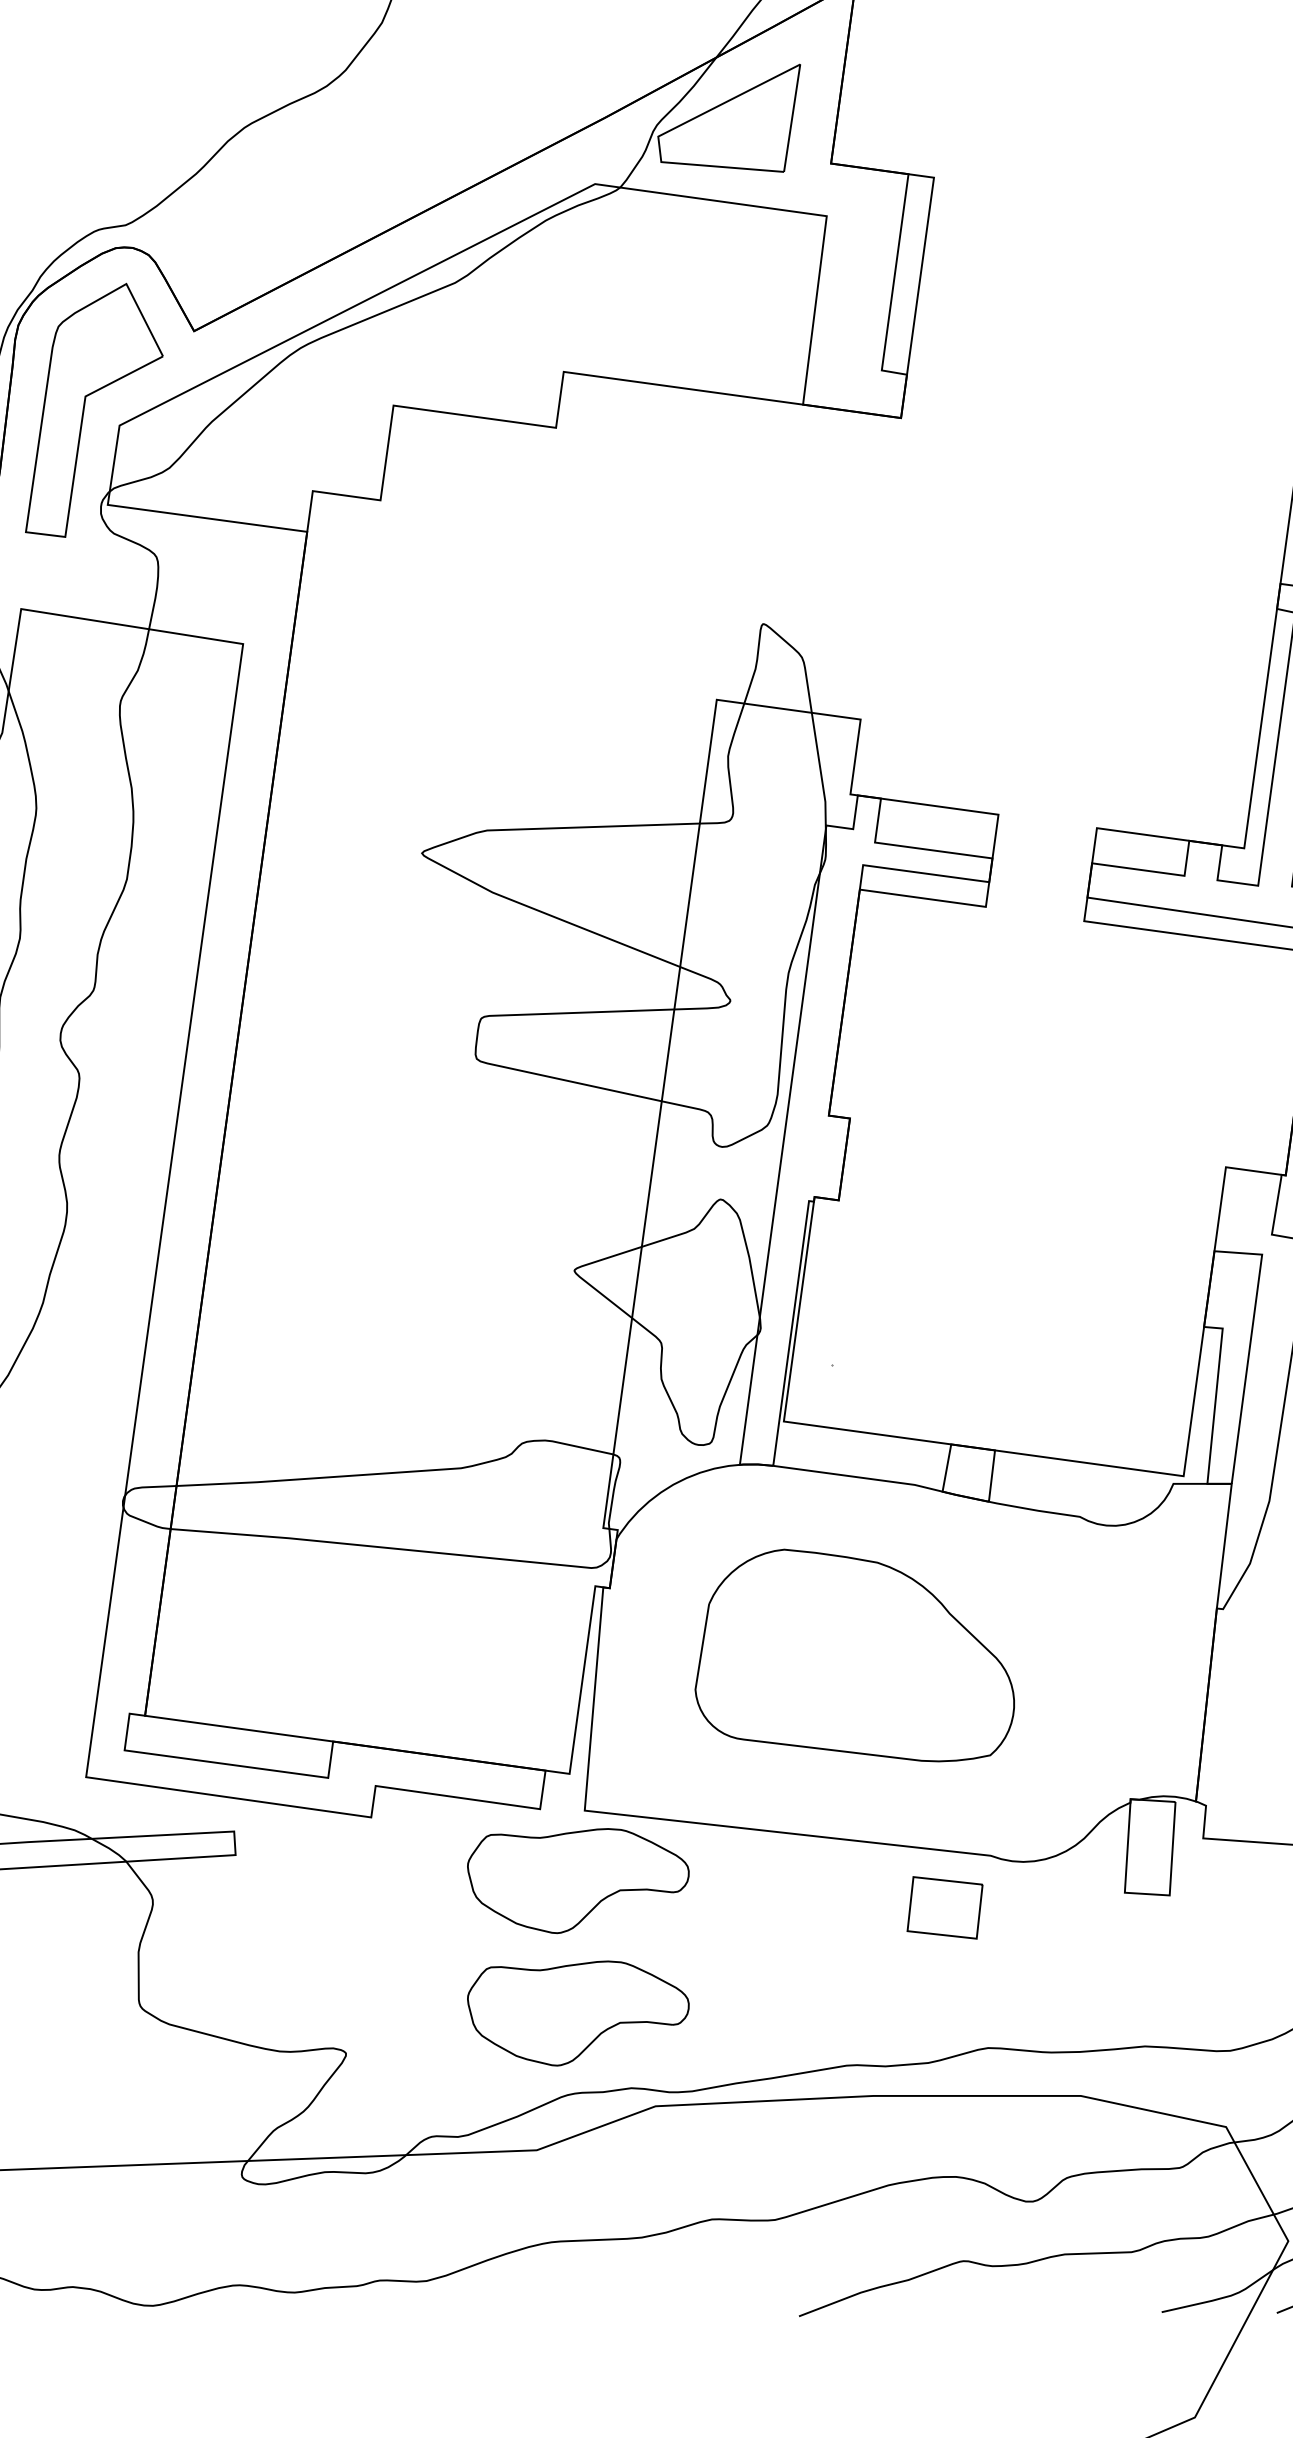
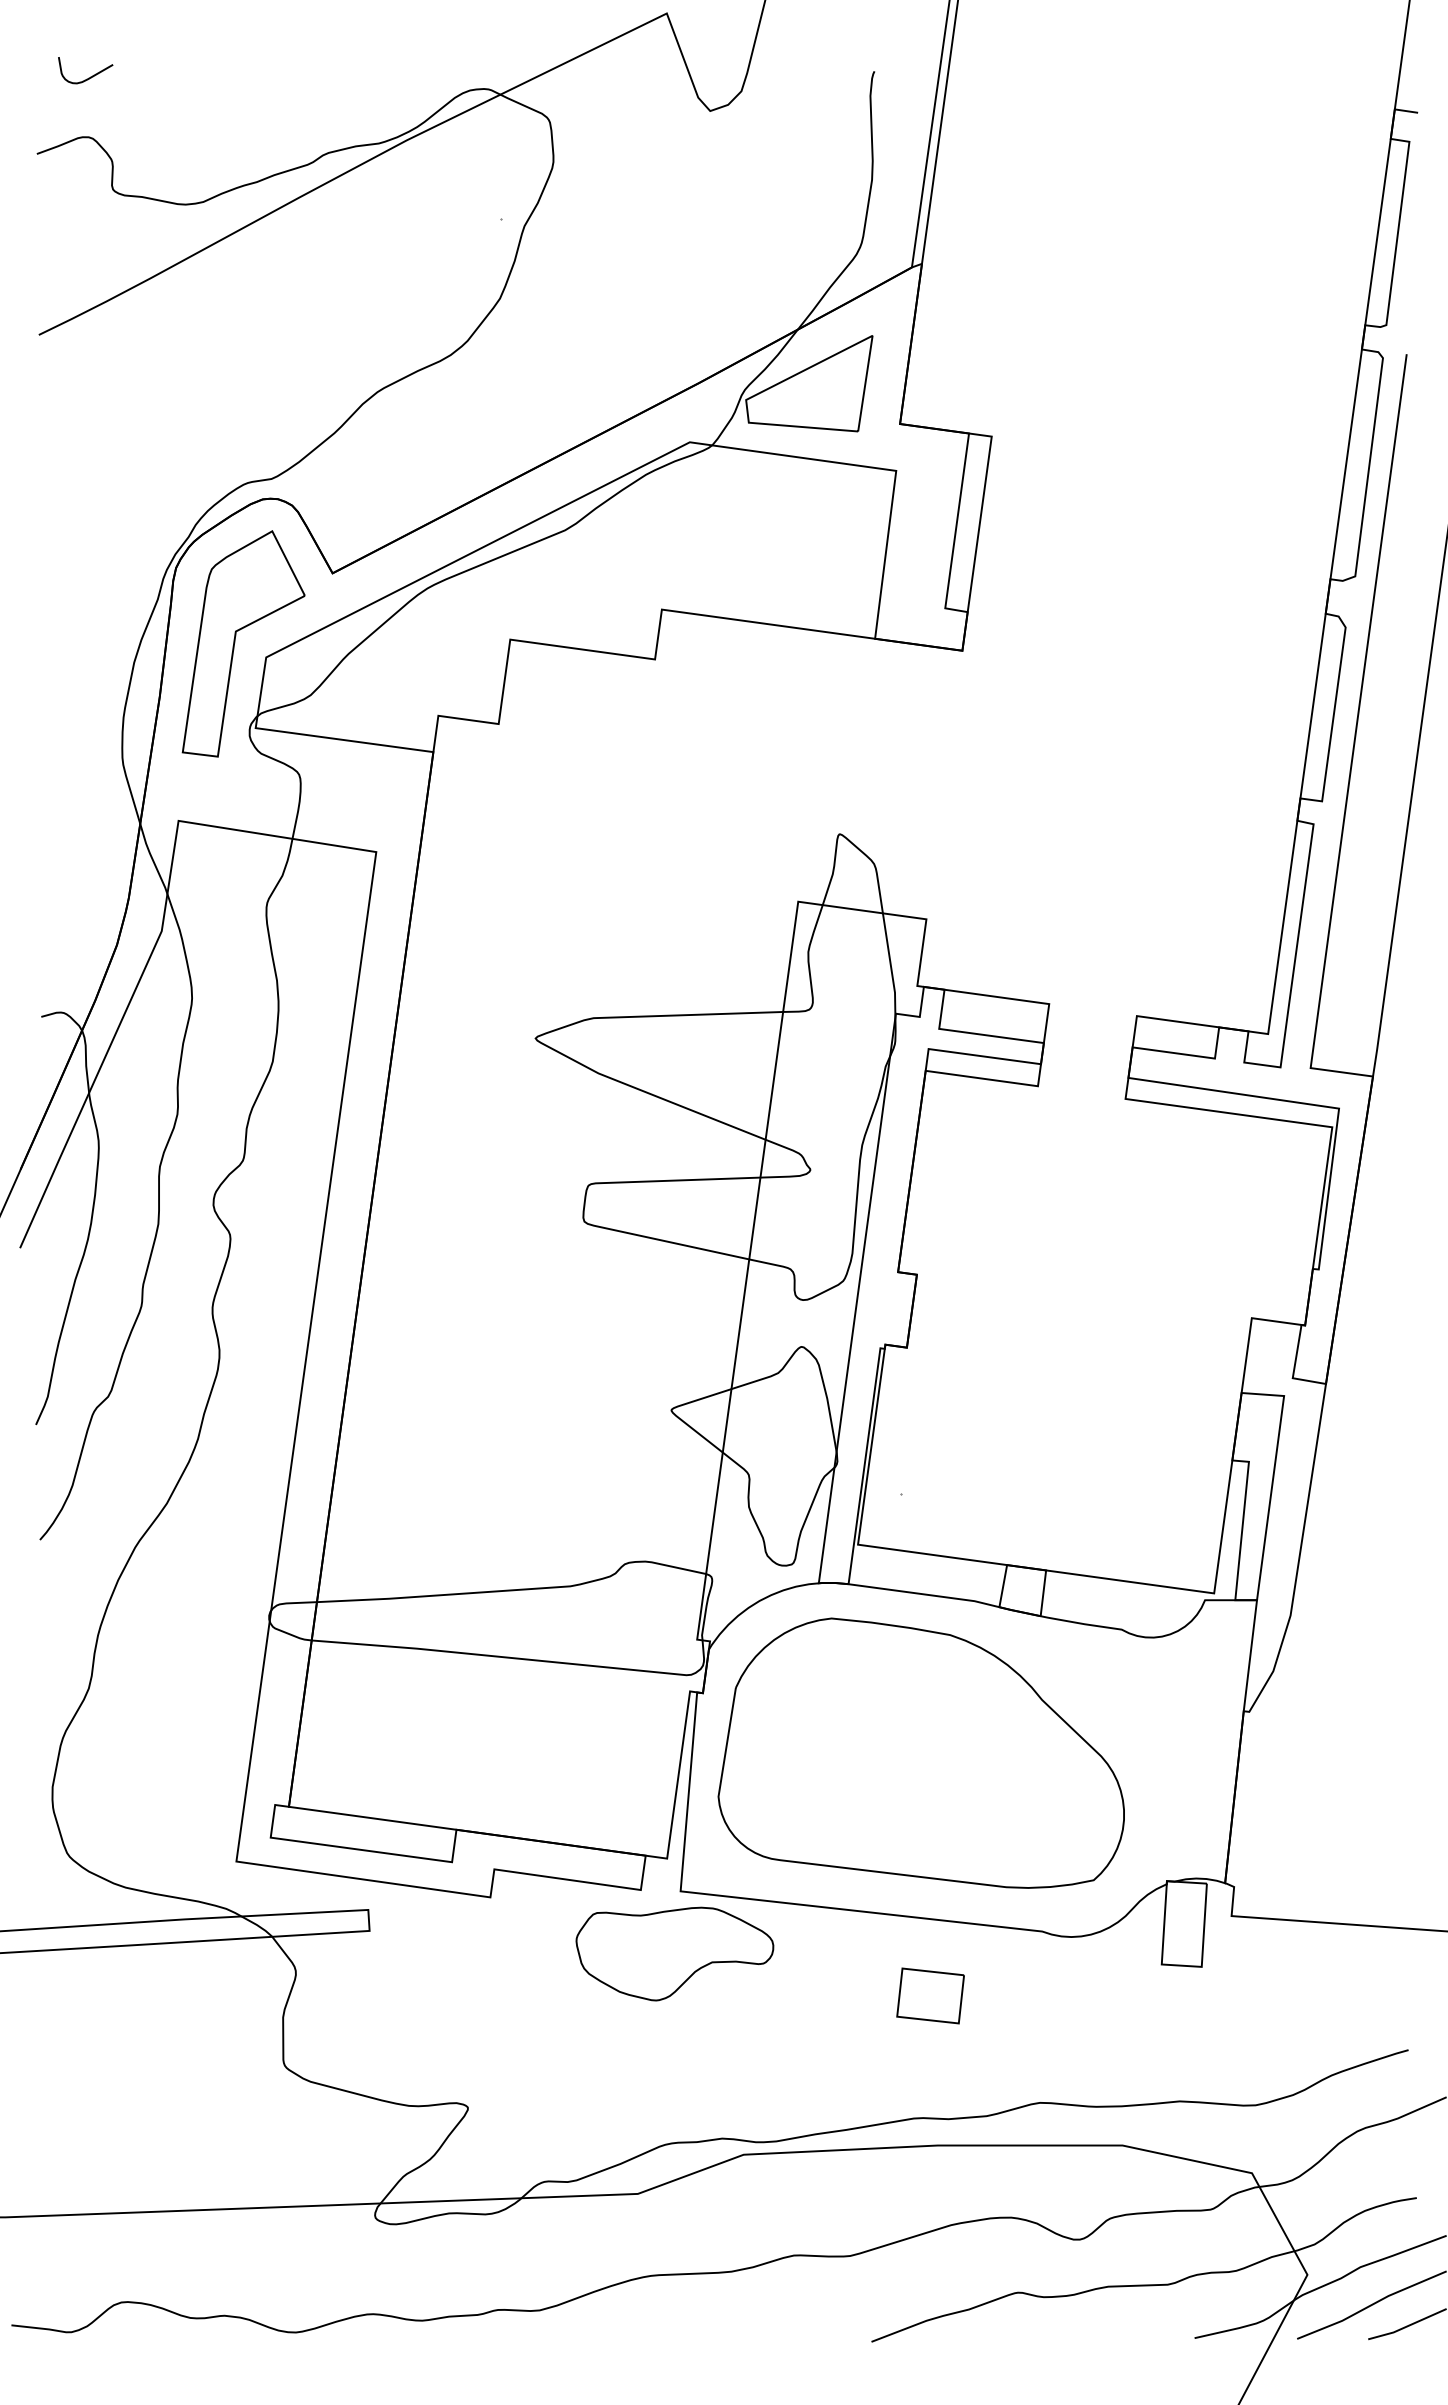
part: (854, 1654) -> (920, 1752), size x1.43
part: (944, 1907) -> (930, 1995), moved
part: (577, 2012) -> (674, 2071), removed

